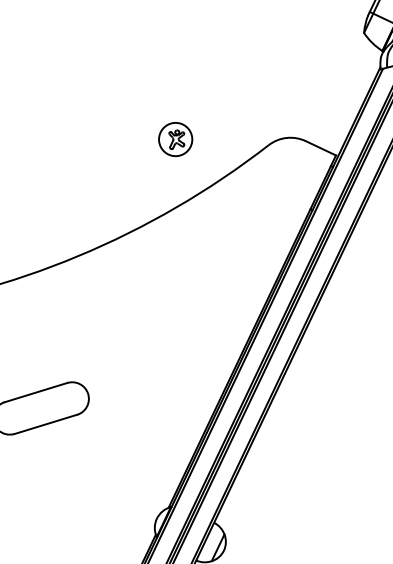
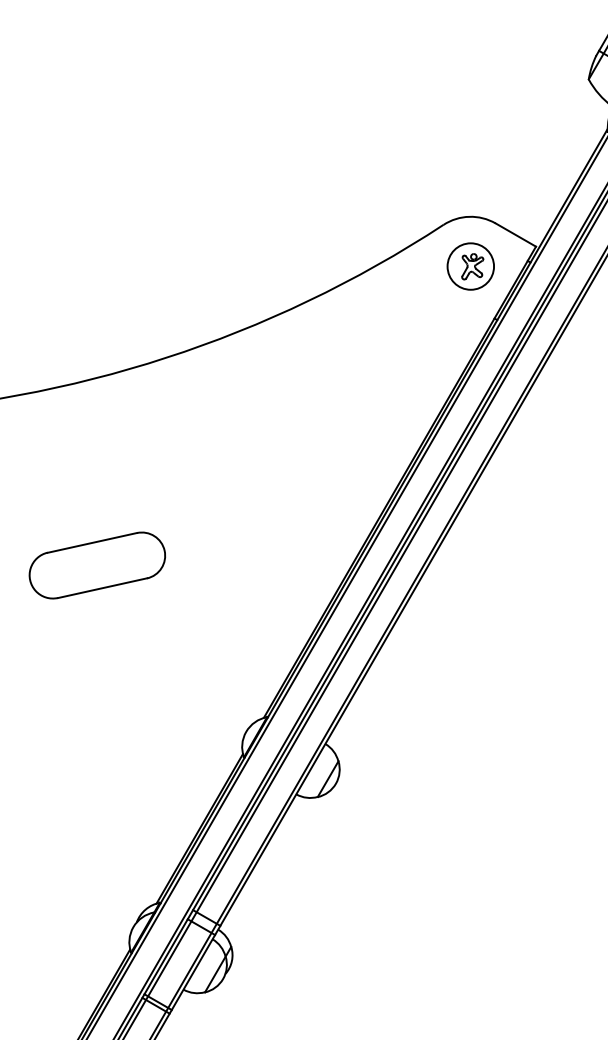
part: (175, 139) -> (470, 266), moved

